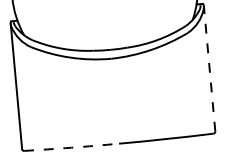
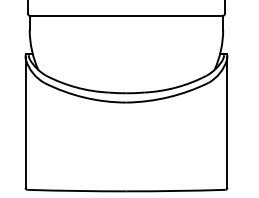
line: (209, 69) -> (227, 122), dashed -> solid
arc: (71, 148) -> (76, 191), dashed -> solid

